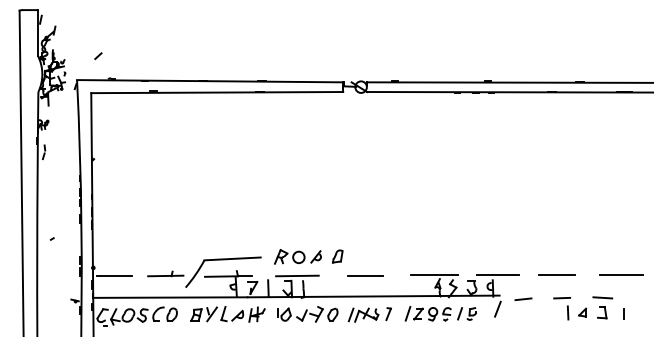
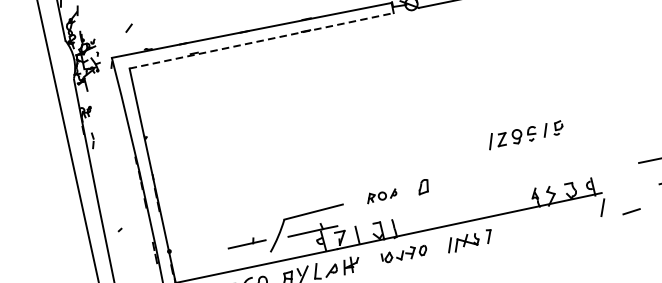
line: (217, 92) -> (261, 40), solid -> dashed
part: (297, 256) -> (381, 195), size x0.6
line: (297, 275) -> (385, 215), removed
line: (365, 275) -> (456, 200), removed
line: (434, 275) -> (529, 185), removed
line: (497, 275) -> (595, 172), removed
line: (114, 276) -> (193, 255), removed
line: (523, 299) -> (631, 211), moved
part: (440, 313) -> (525, 134), moved
part: (307, 314) -> (404, 254), size x0.7

